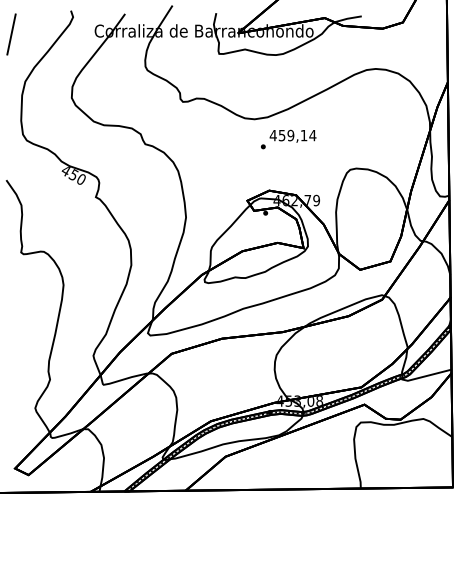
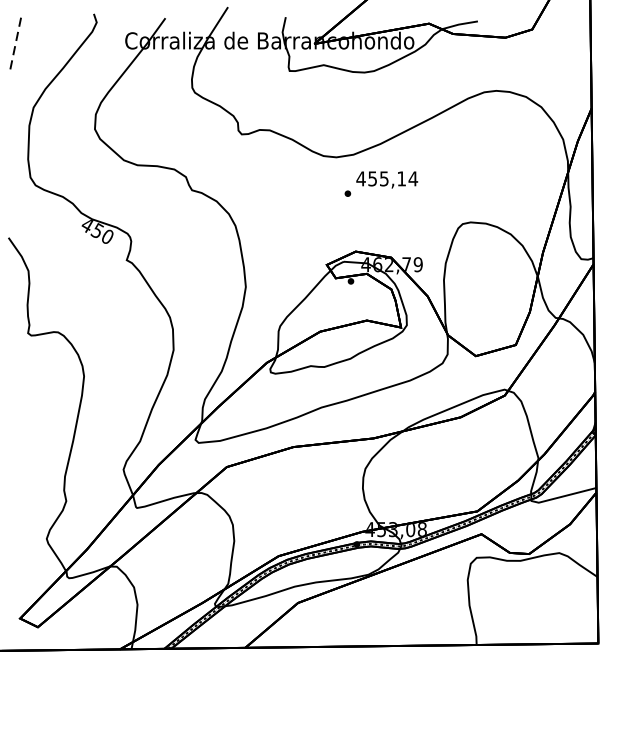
line: (11, 34) -> (15, 45), solid -> dashed
text: (290, 134) -> (383, 177), 459,14 -> 455,14

